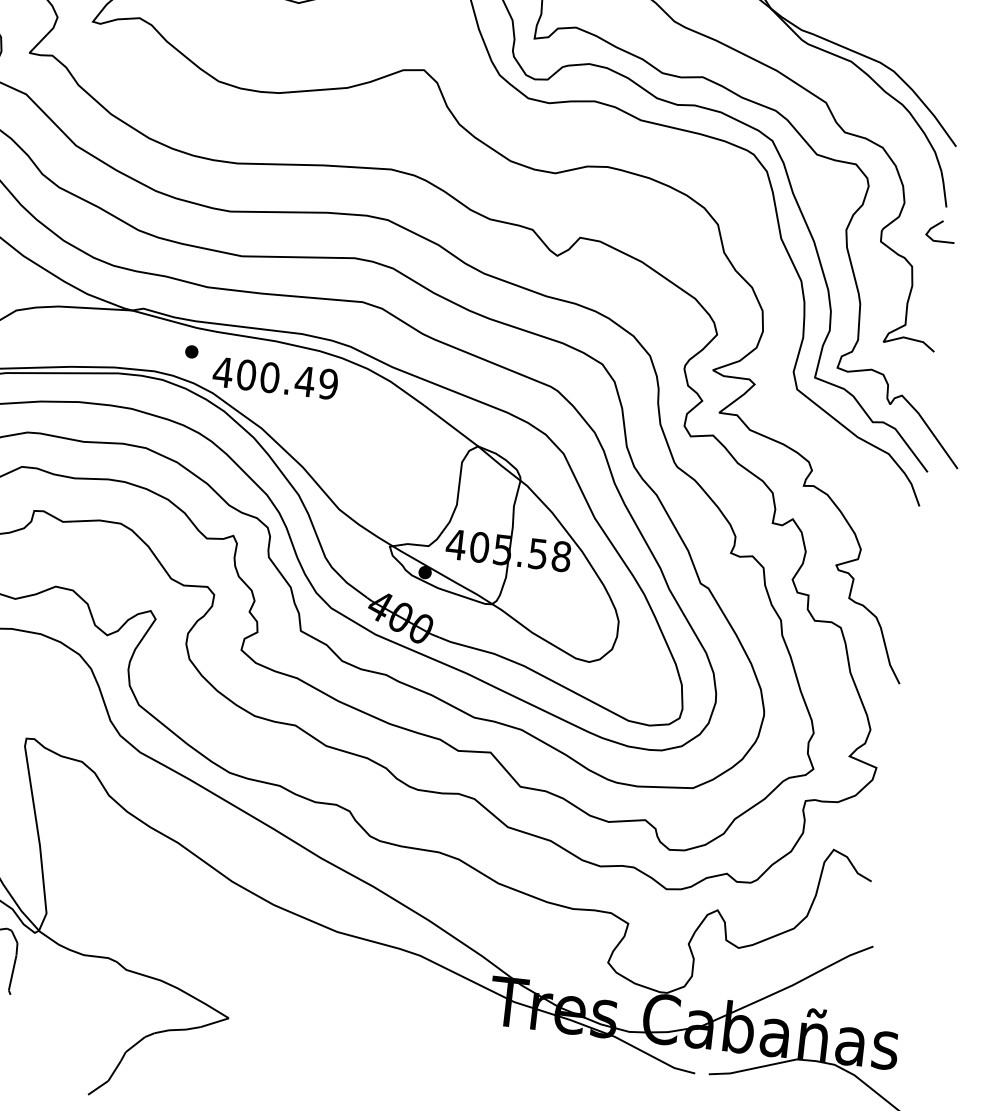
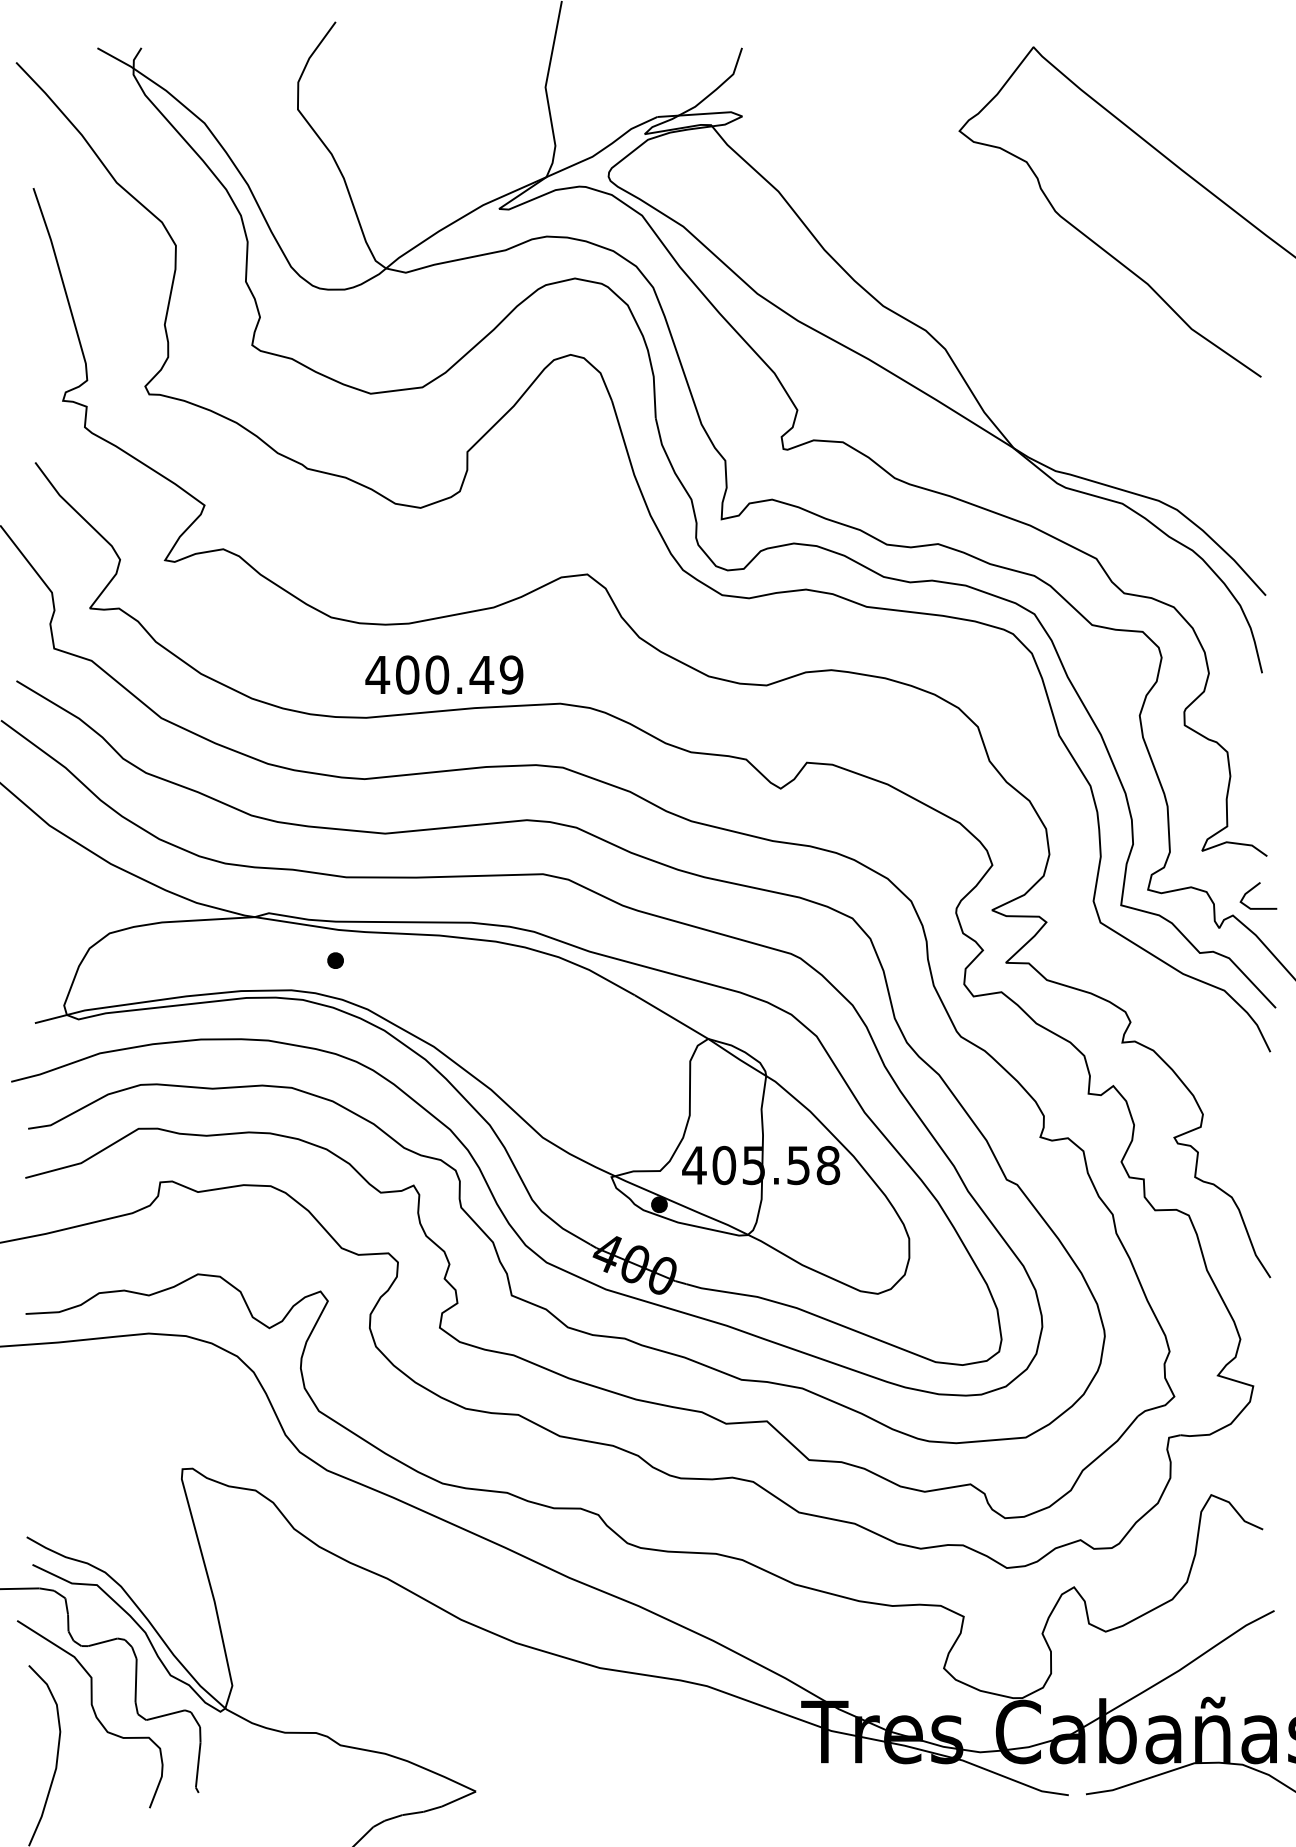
line: (937, 225) -> (1253, 889), moved
text: (275, 377) -> (444, 674), moved

